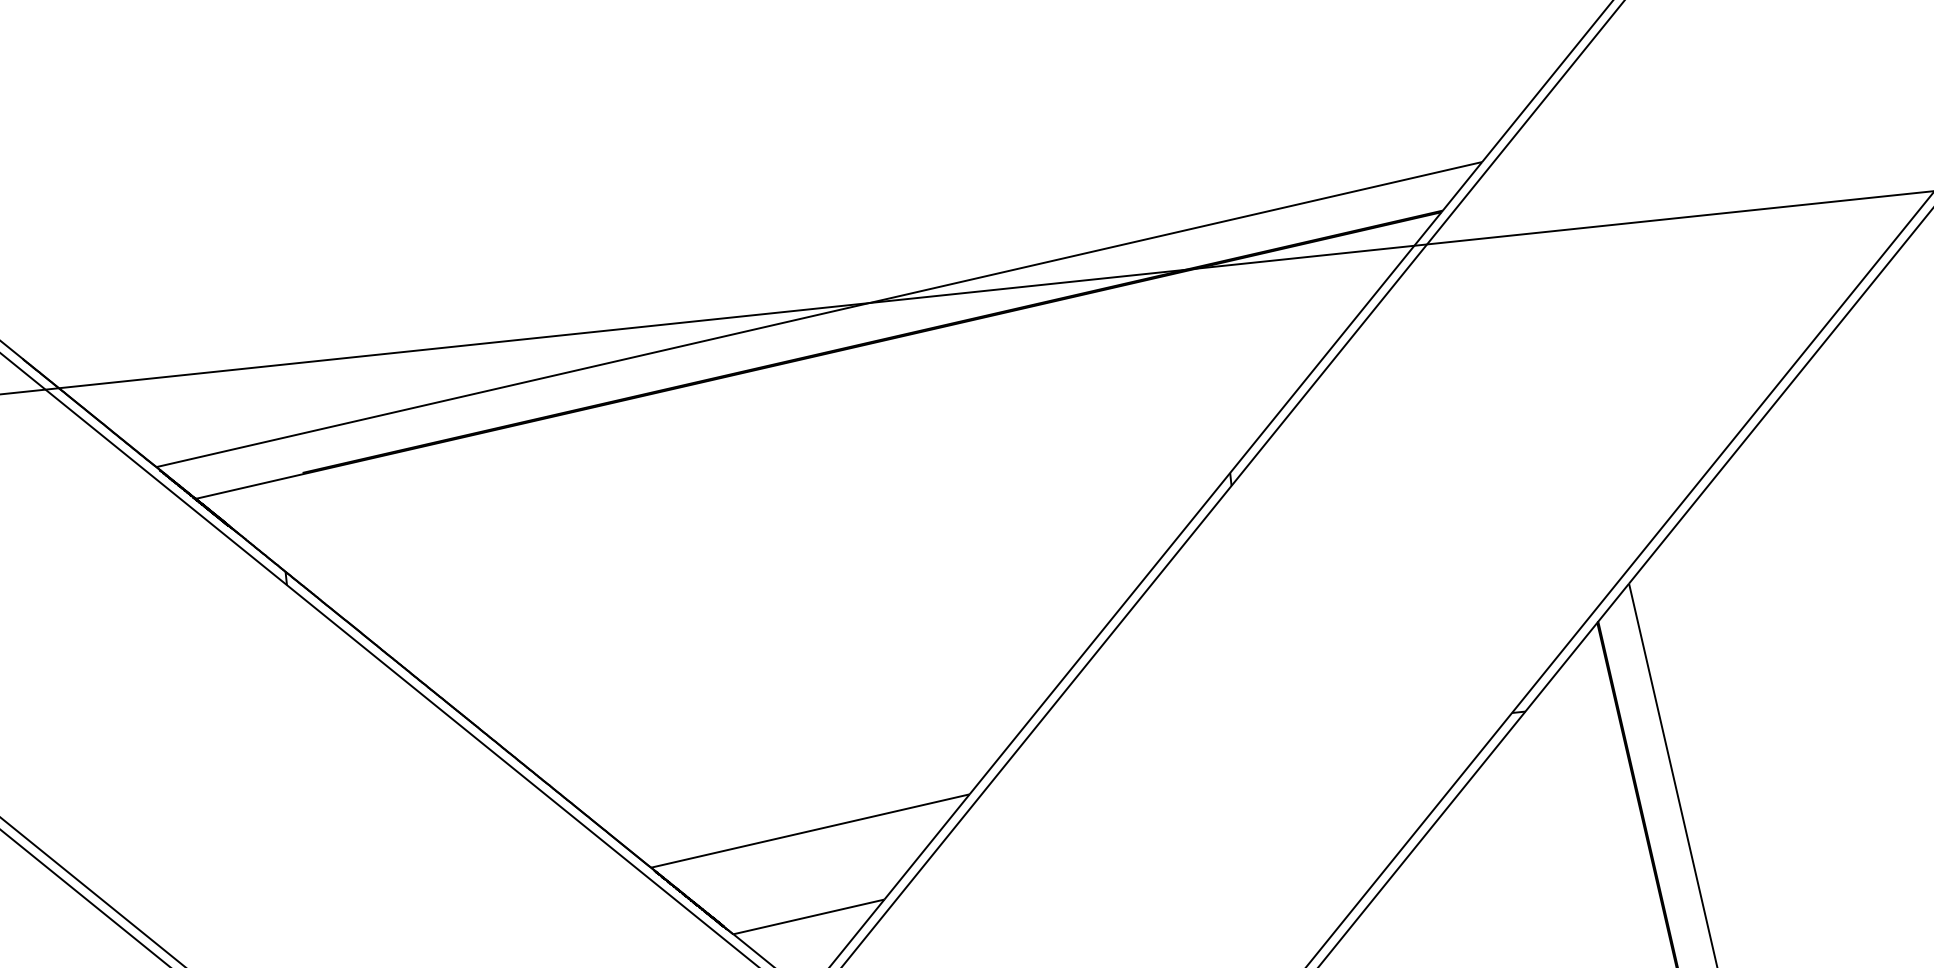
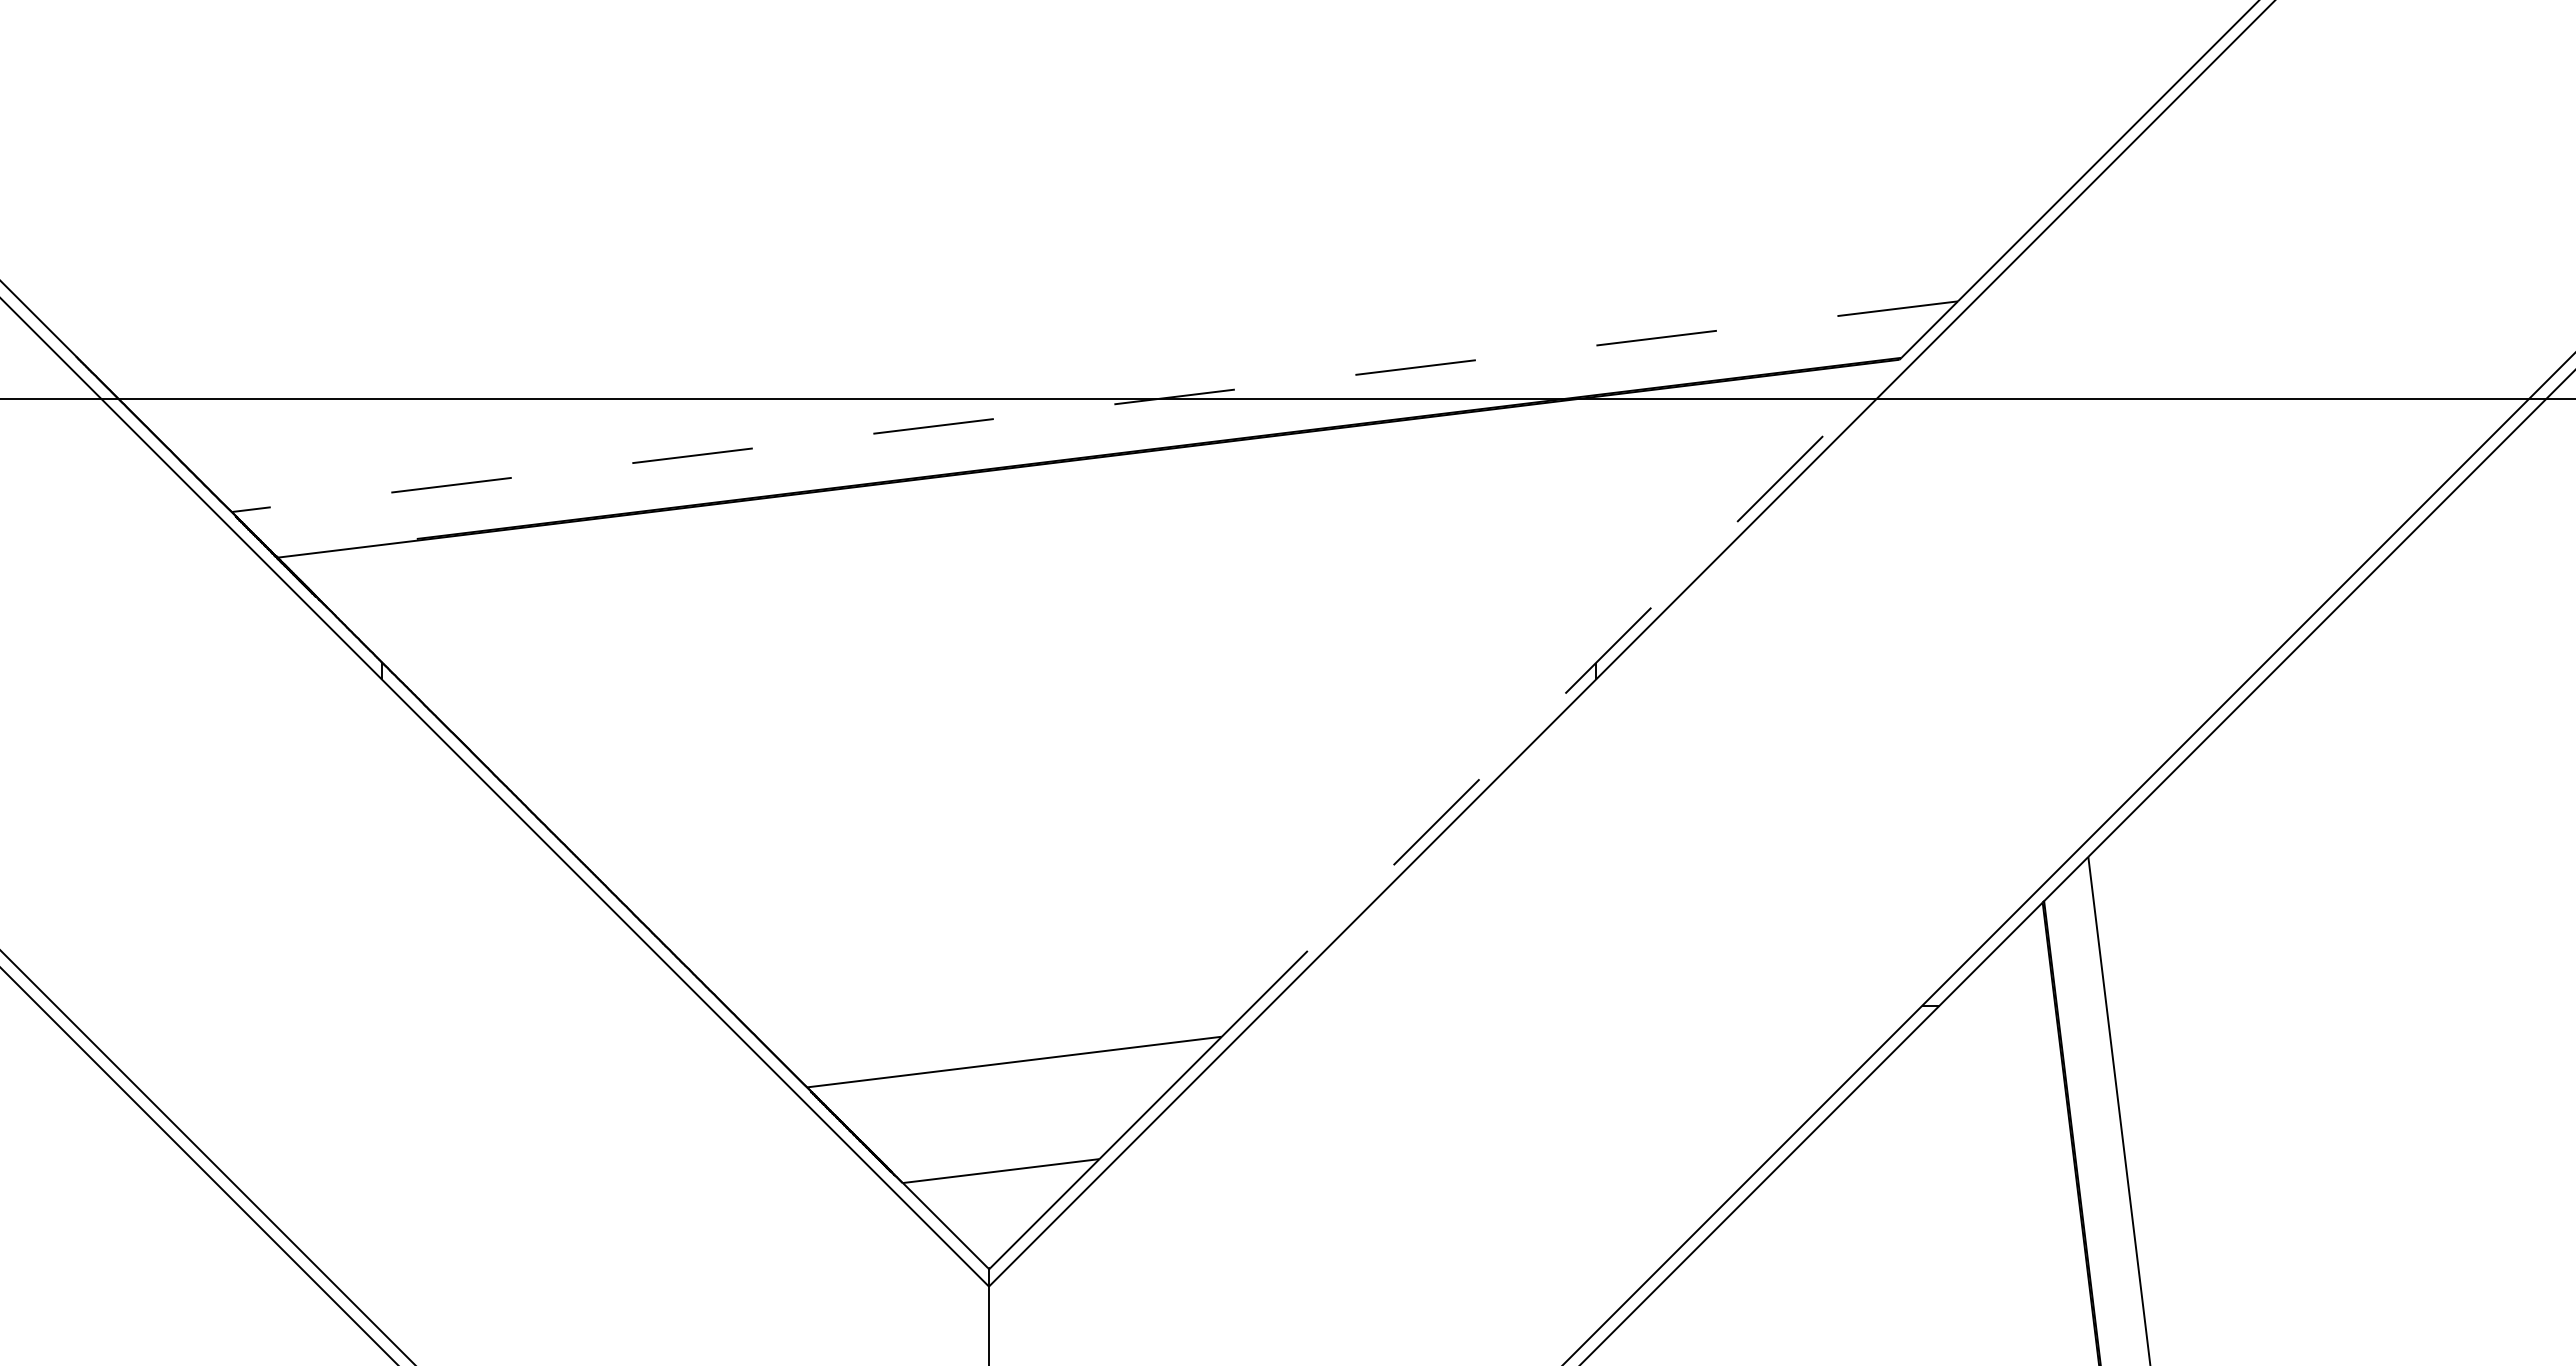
line: (819, 314) -> (1094, 406), solid -> dashed
line: (1205, 503) -> (1560, 698), solid -> dashed

